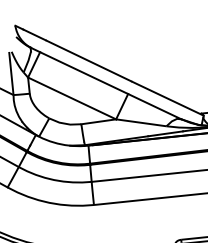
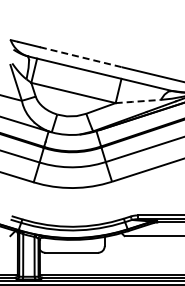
line: (89, 61) -> (81, 57), solid -> dashed
line: (141, 122) -> (138, 101), solid -> dashed

